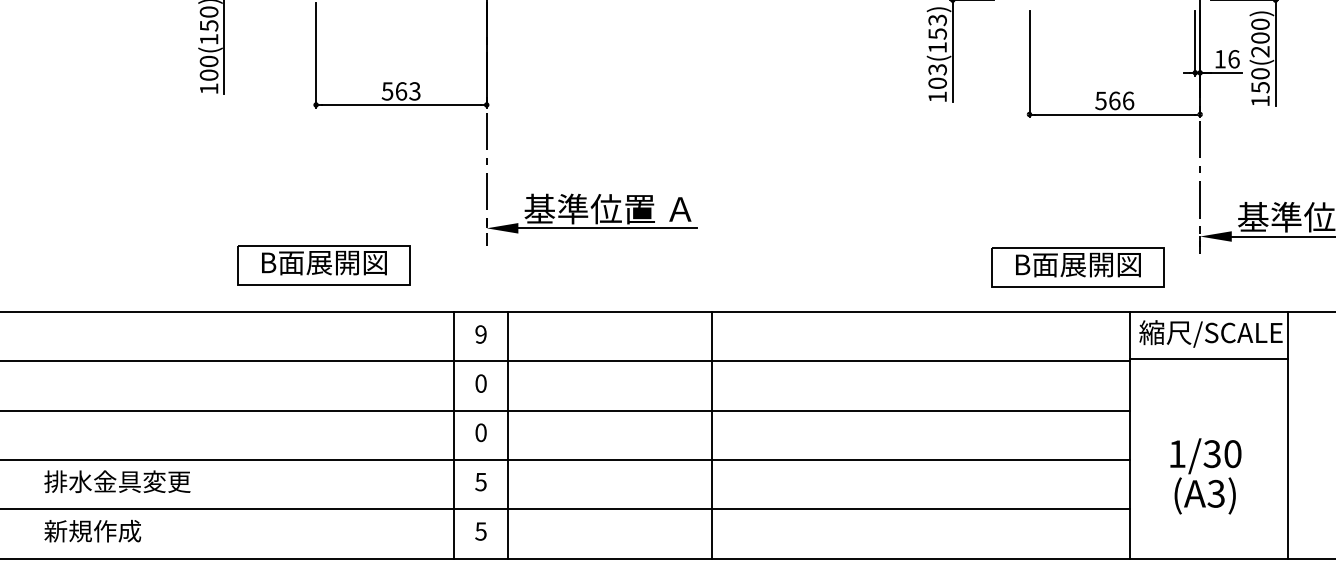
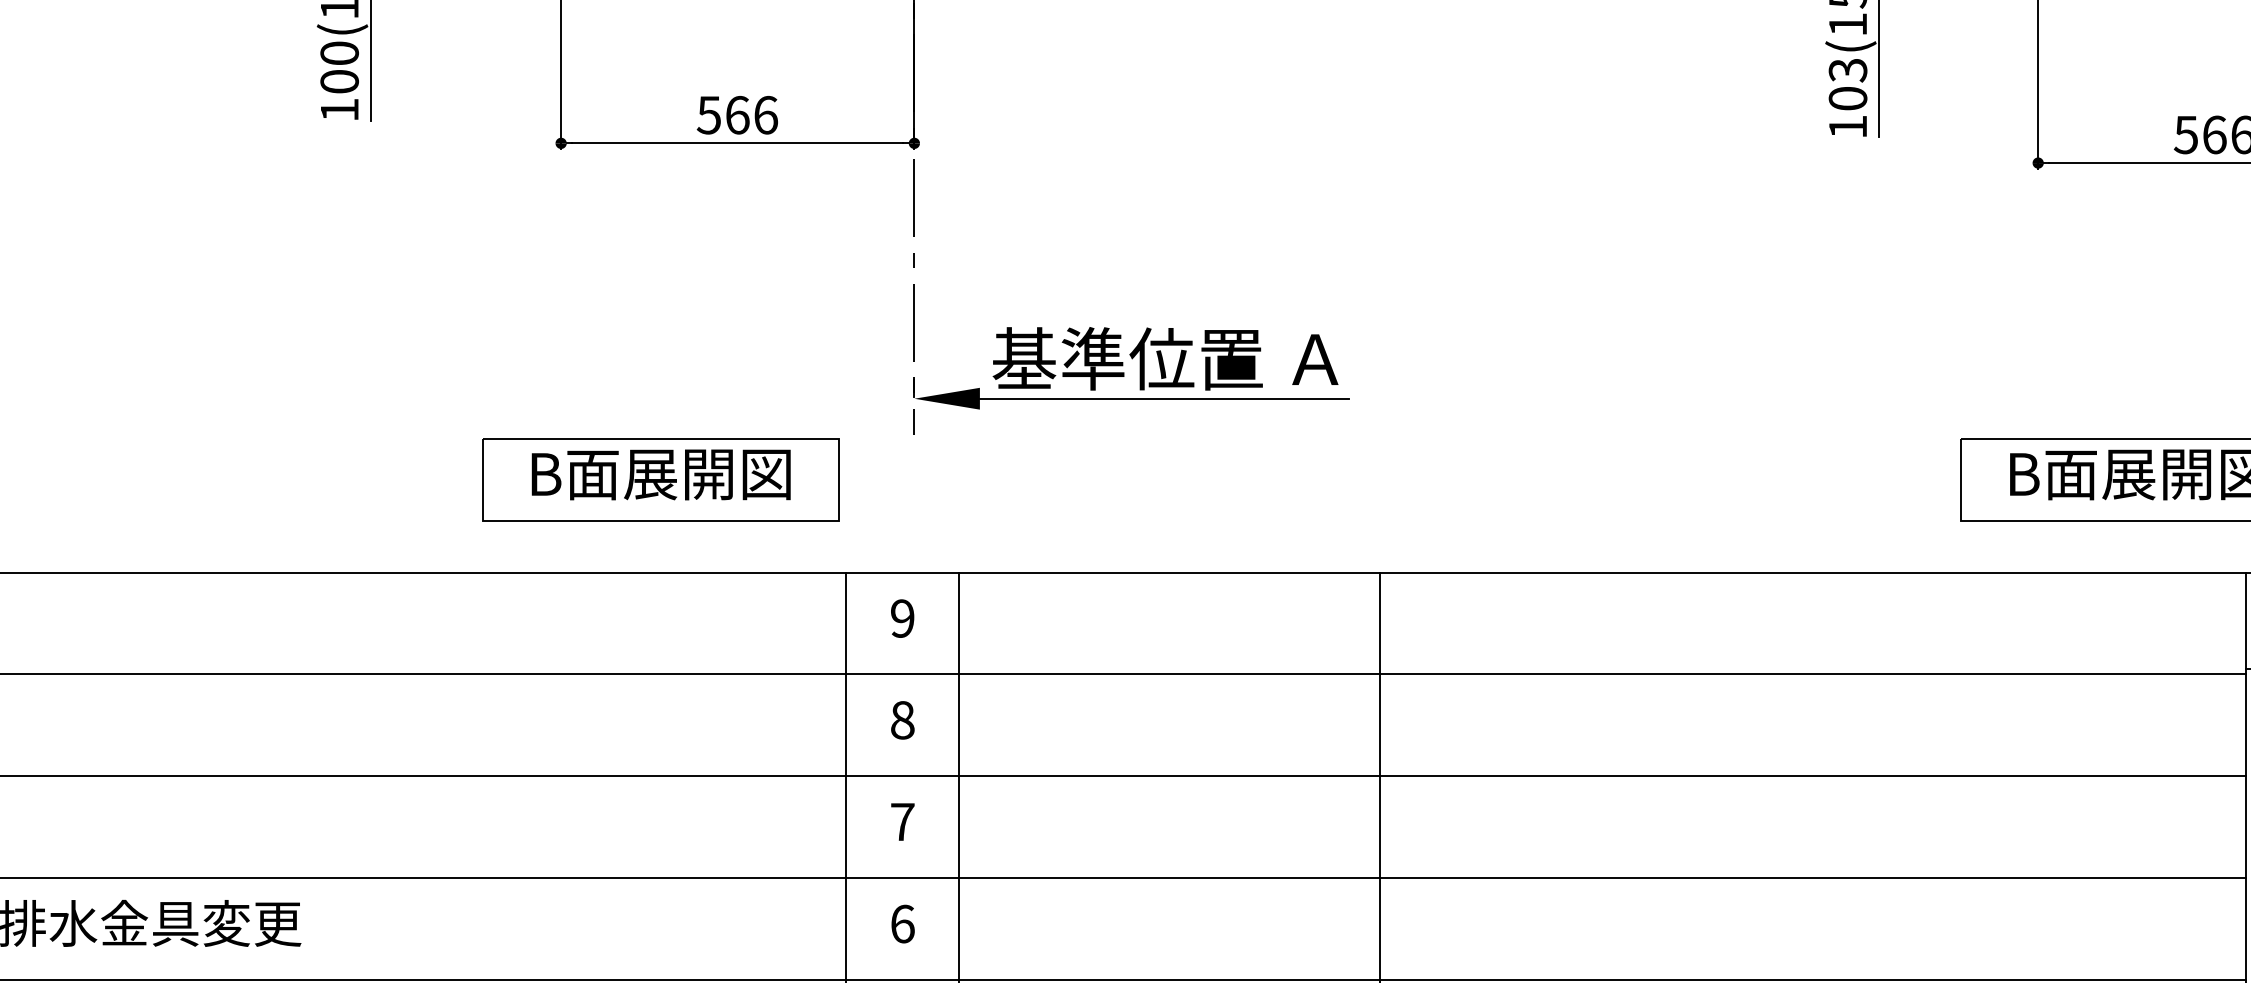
text: (414, 91) -> (764, 115), 563 -> 566
part: (323, 265) -> (659, 479), moved
text: (480, 383) -> (901, 720), 0 -> 8
text: (480, 432) -> (901, 821), 0 -> 7
text: (480, 481) -> (901, 922), 5 -> 6

